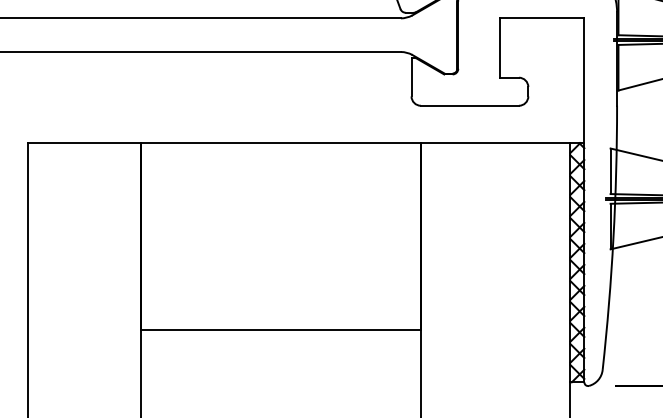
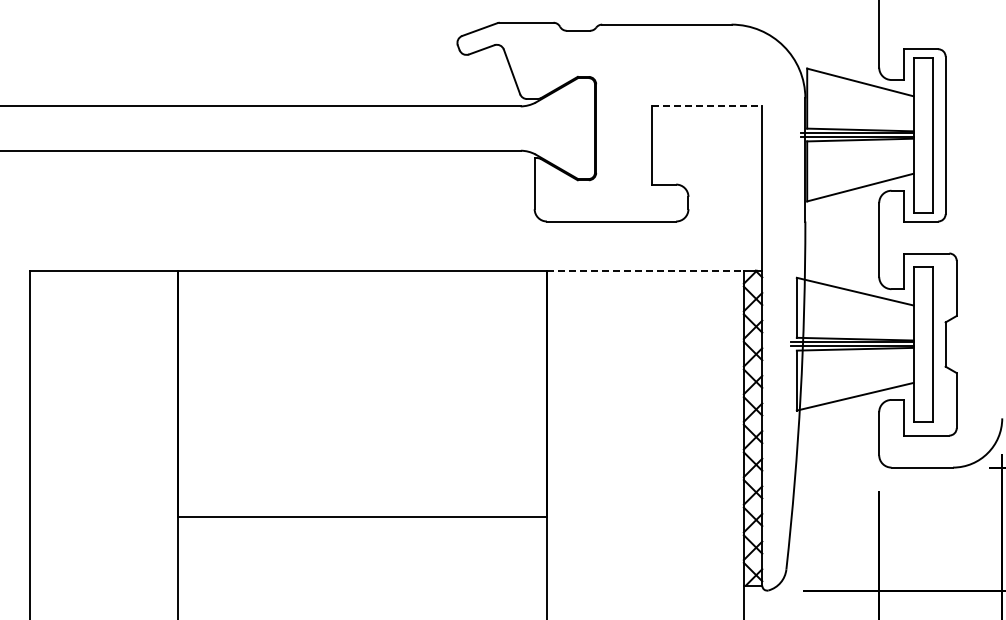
line: (542, 17) -> (707, 105), solid -> dashed
line: (495, 142) -> (645, 270), solid -> dashed

